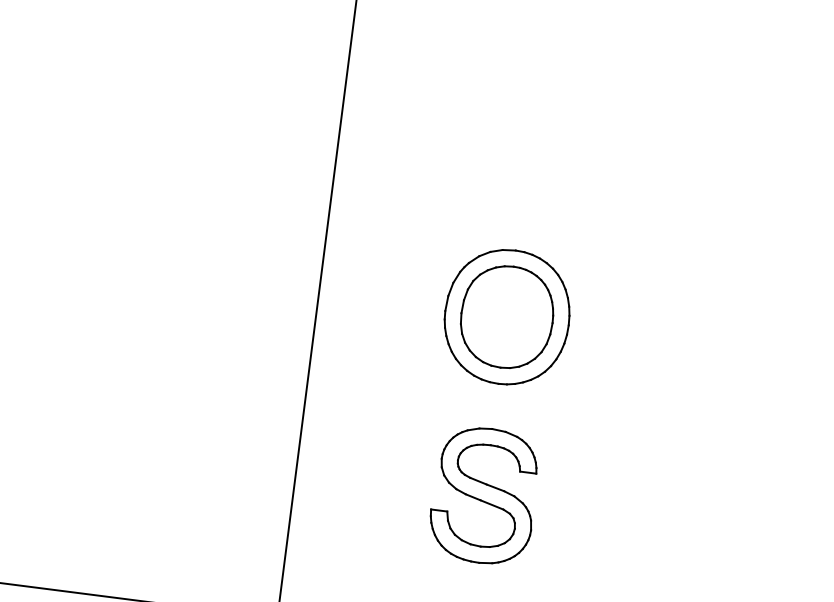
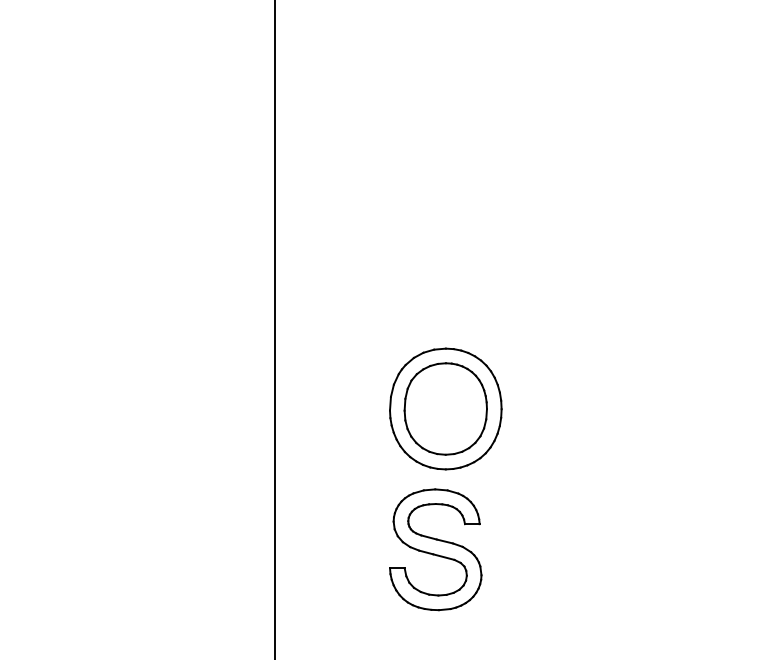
part: (483, 495) -> (435, 549), moved

